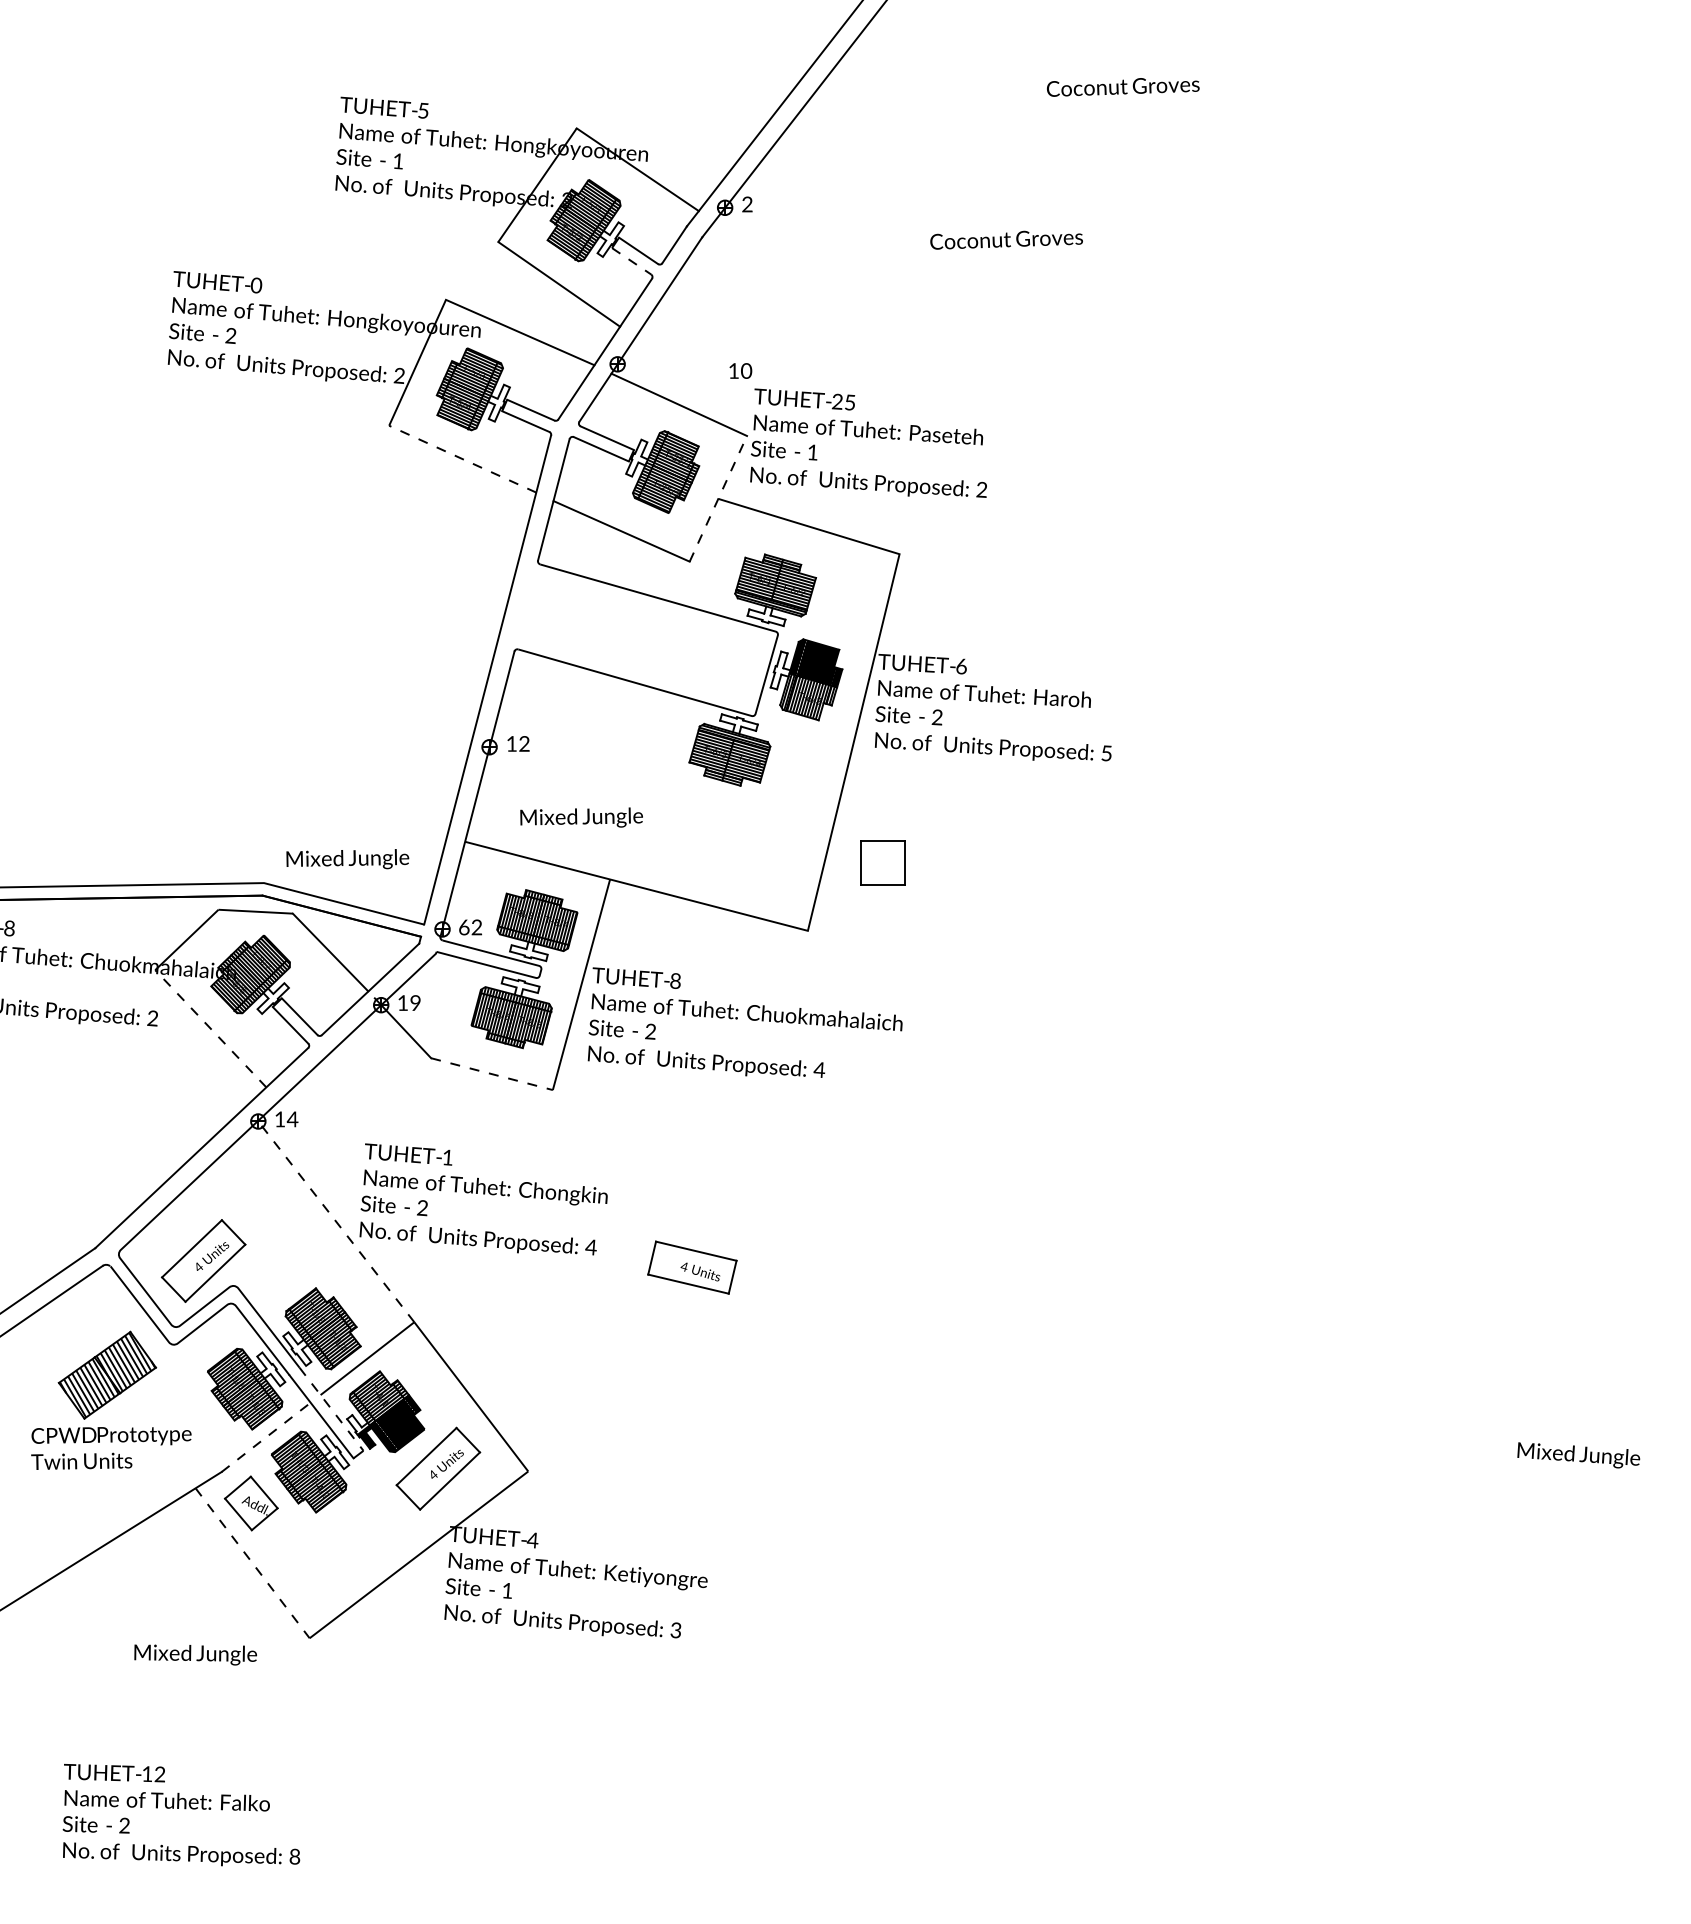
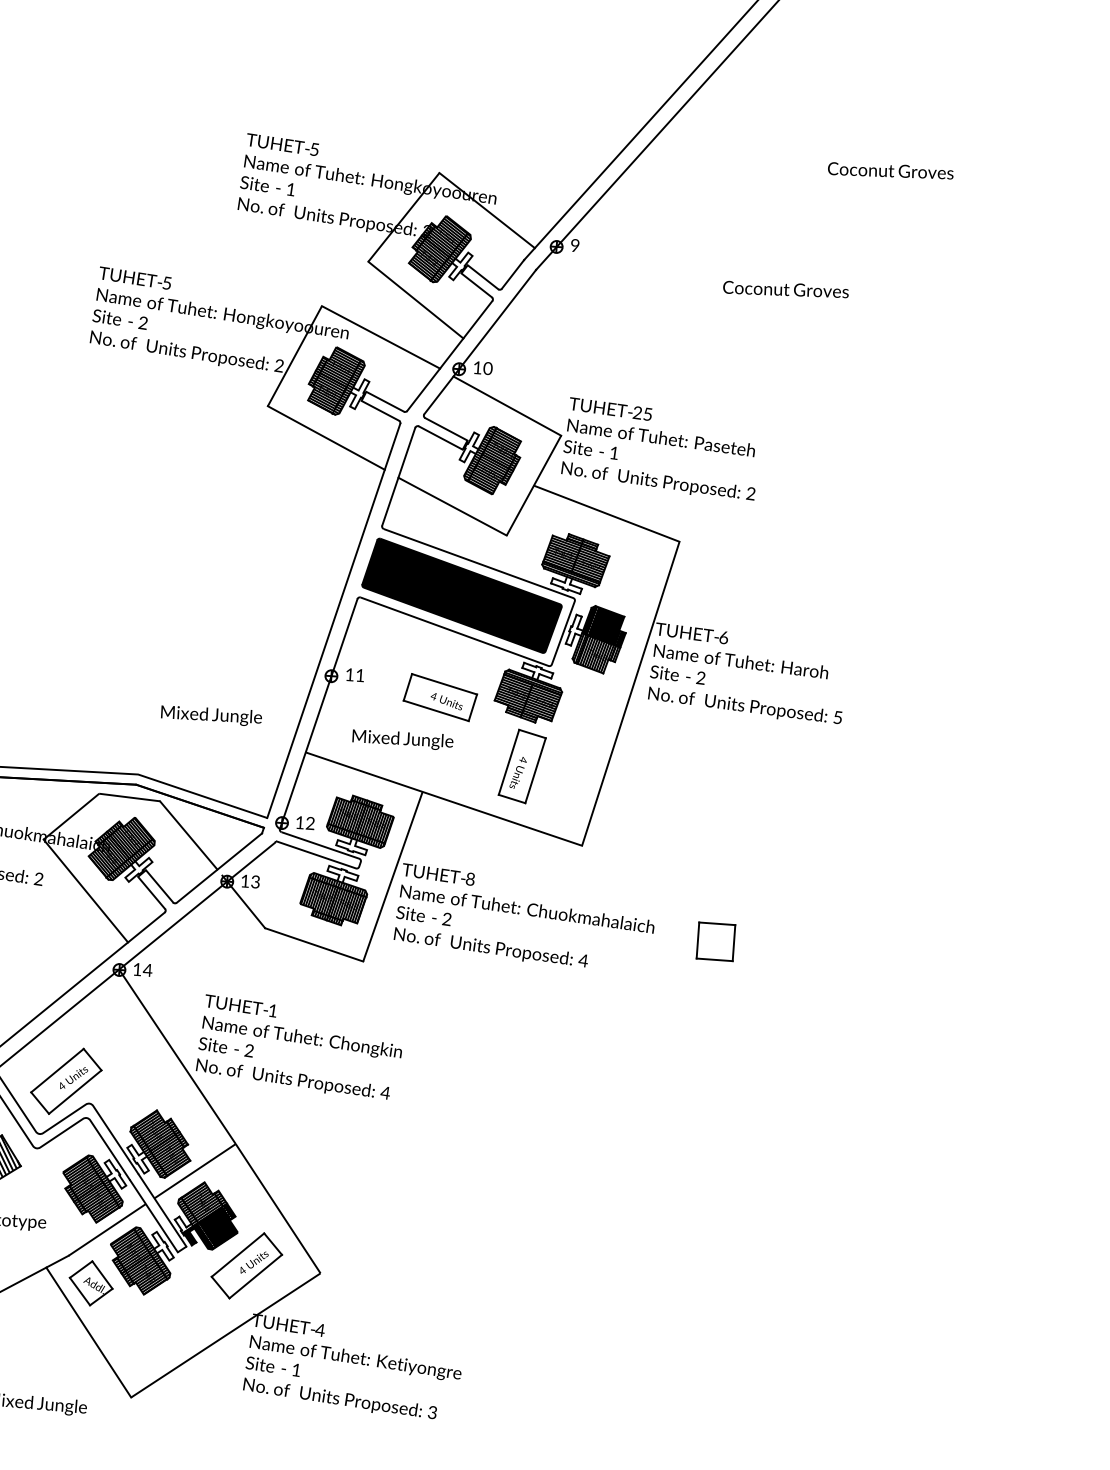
text: (747, 204) -> (575, 245), 2 -> 9
line: (631, 261) -> (476, 285), dashed -> solid
text: (256, 285) -> (167, 283), 0 -> 5
text: (740, 370) -> (483, 367), moved
line: (462, 459) -> (326, 438), dashed -> solid
line: (718, 498) -> (534, 485), dashed -> solid
part: (640, 638) -> (461, 595), added
text: (524, 743) -> (360, 675), 12 -> 11
part: (728, 839) -> (522, 766), added
text: (347, 859) -> (211, 715), moved
part: (882, 862) -> (715, 941), moved
text: (464, 927) -> (300, 822), 62 -> 12
text: (415, 1002) -> (255, 881), 19 -> 13
line: (210, 1028) -> (85, 890), dashed -> solid
line: (492, 1074) -> (314, 945), dashed -> solid
line: (336, 1221) -> (177, 1056), dashed -> solid
part: (692, 1267) -> (440, 697), moved
line: (331, 1409) -> (162, 1210), dashed -> solid
line: (266, 1437) -> (107, 1230), dashed -> solid
line: (252, 1563) -> (88, 1332), dashed -> solid

